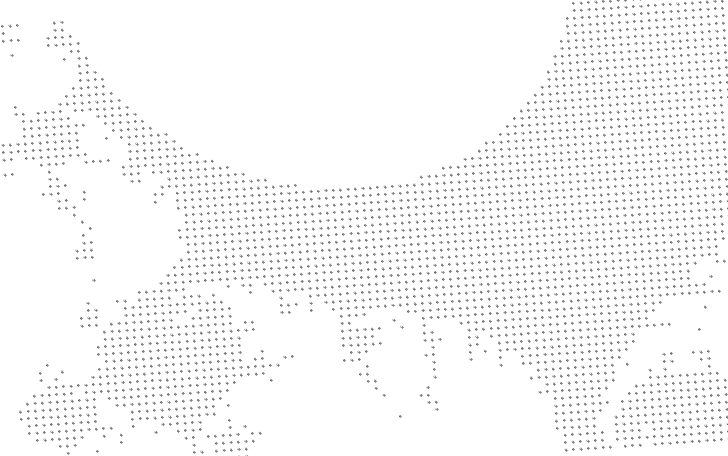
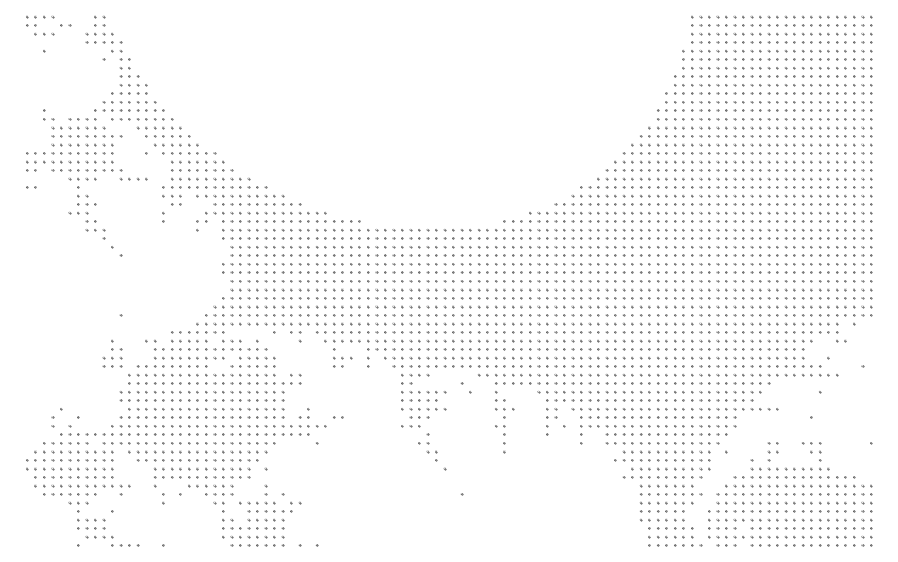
part: (28, 31) -> (65, 25), added
part: (84, 195) -> (163, 217), moved
part: (84, 246) -> (112, 275), removed
part: (428, 398) -> (495, 476), removed
part: (121, 438) -> (163, 498), moved

